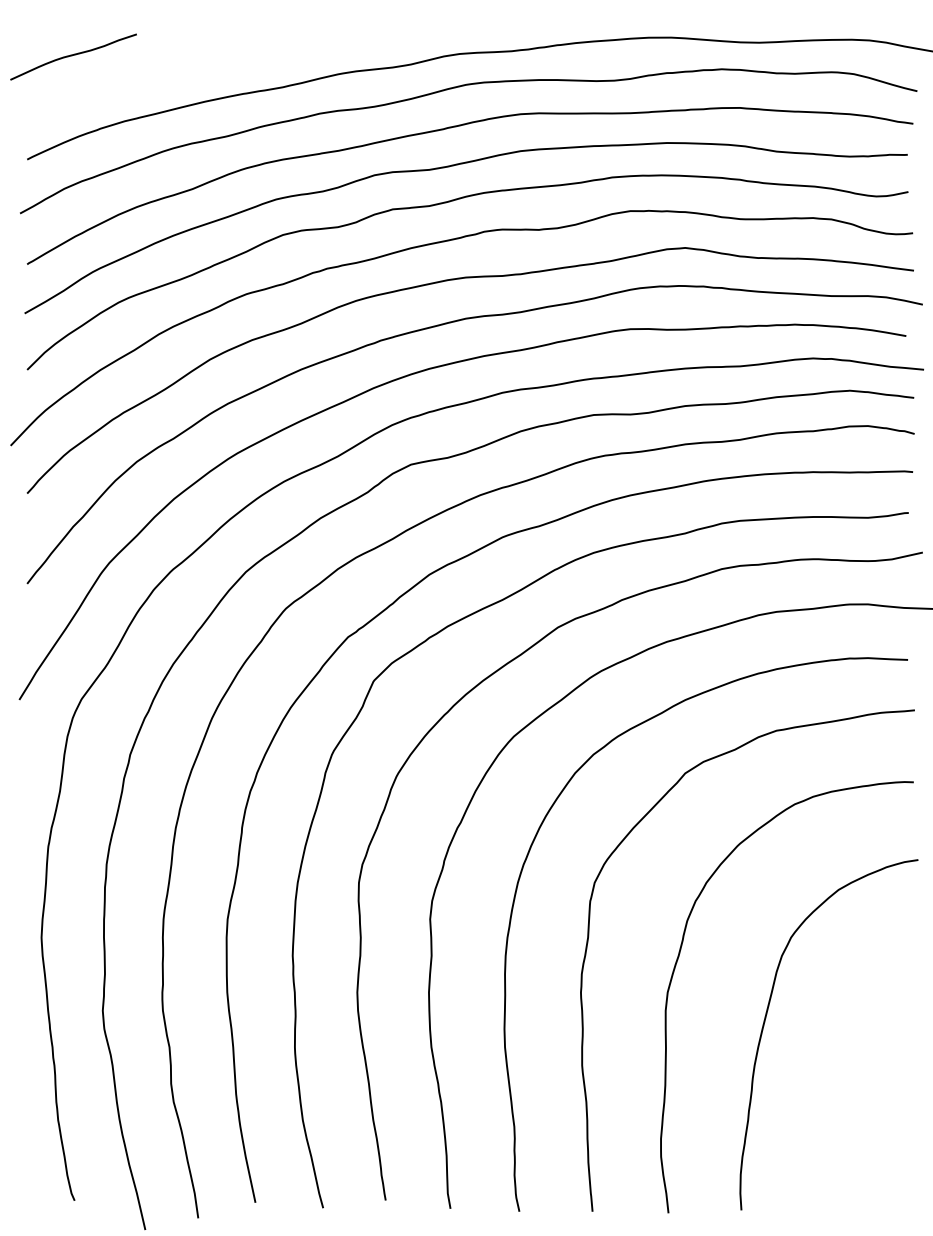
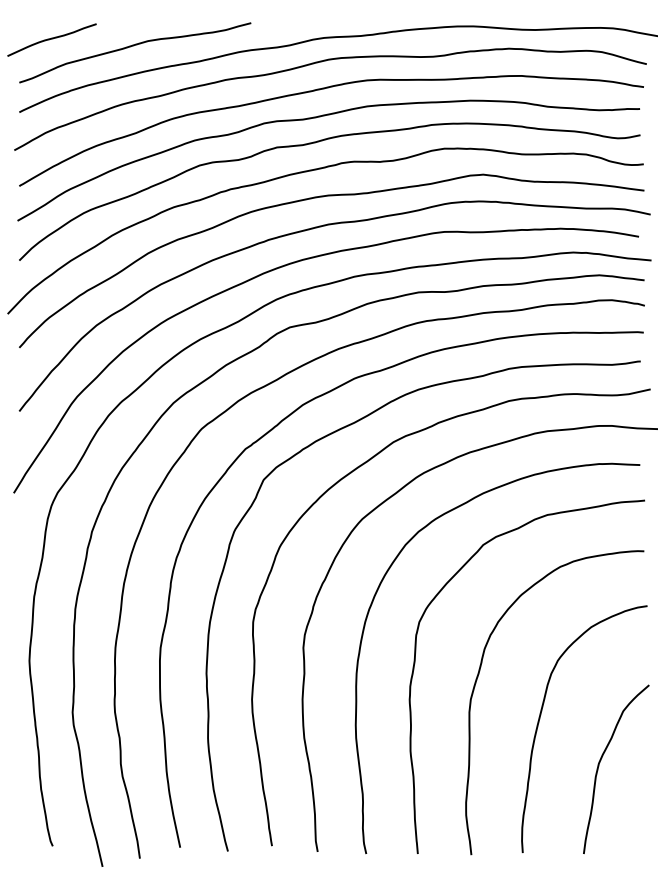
curve: (187, 66) -> (132, 46), added
curve: (850, 1084) -> (599, 764), added

